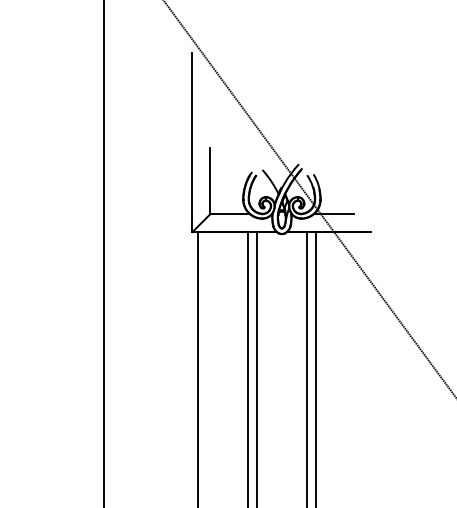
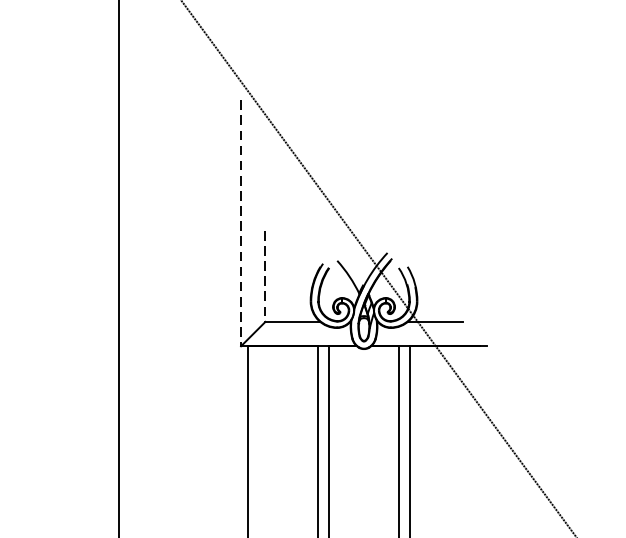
line: (192, 143) -> (241, 224), solid -> dashed
line: (210, 181) -> (265, 276), solid -> dashed

